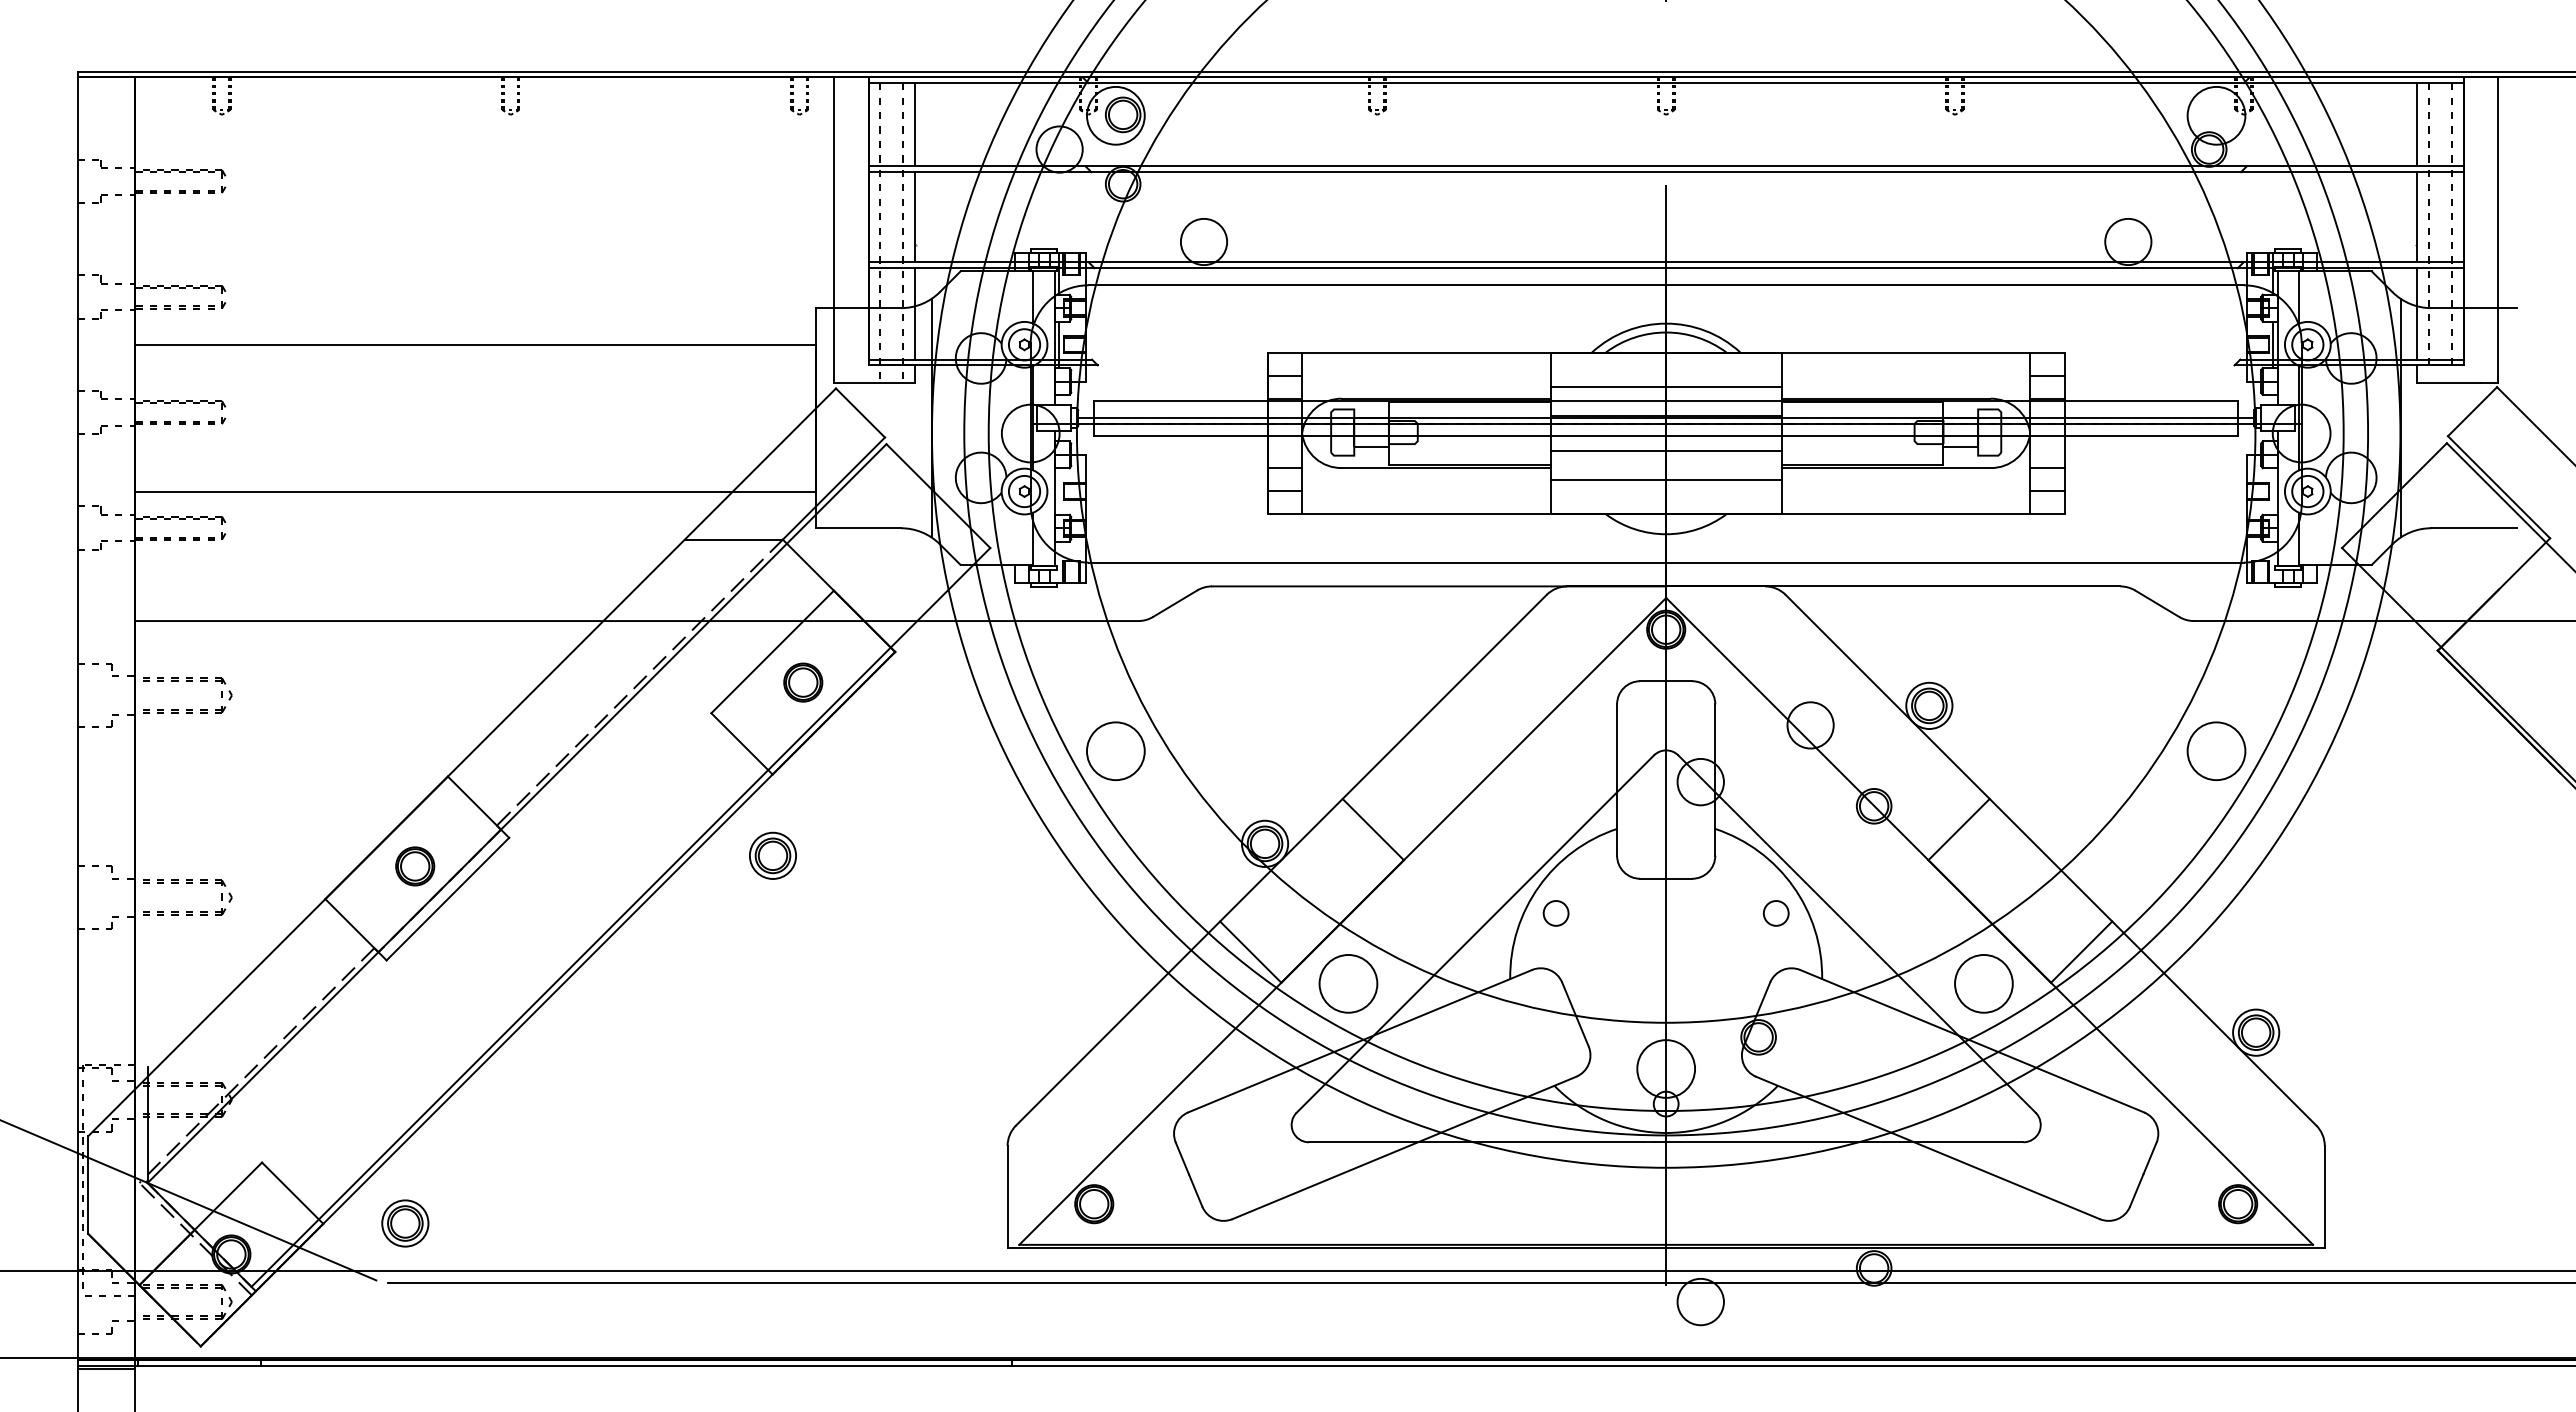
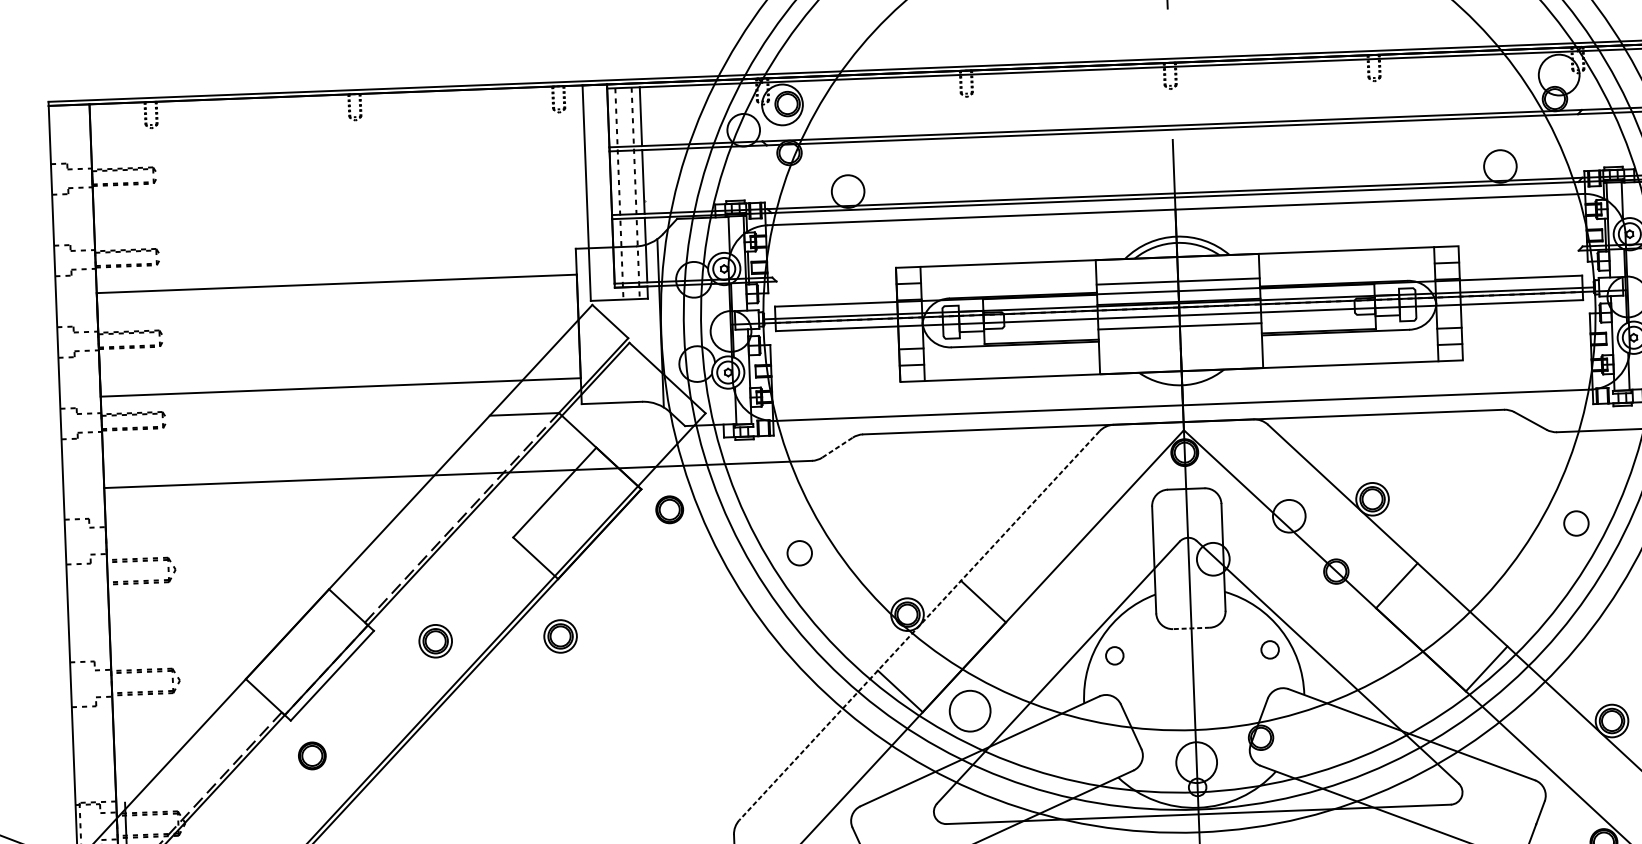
line: (1665, 479) -> (1180, 346), removed
line: (1175, 603) -> (837, 447), solid -> dashed
part: (187, 681) -> (143, 561), moved
part: (803, 682) -> (669, 509), moved
circle: (1115, 750) -> (799, 552), size x0.6
circle: (2216, 751) -> (1576, 523), size x0.6
part: (595, 855) -> (435, 641), added
line: (1281, 860) -> (919, 625), solid -> dashed
part: (415, 866) -> (312, 755), moved
line: (1666, 878) -> (1191, 628), solid -> dashed
circle: (1983, 983) -> (1418, 693), removed

